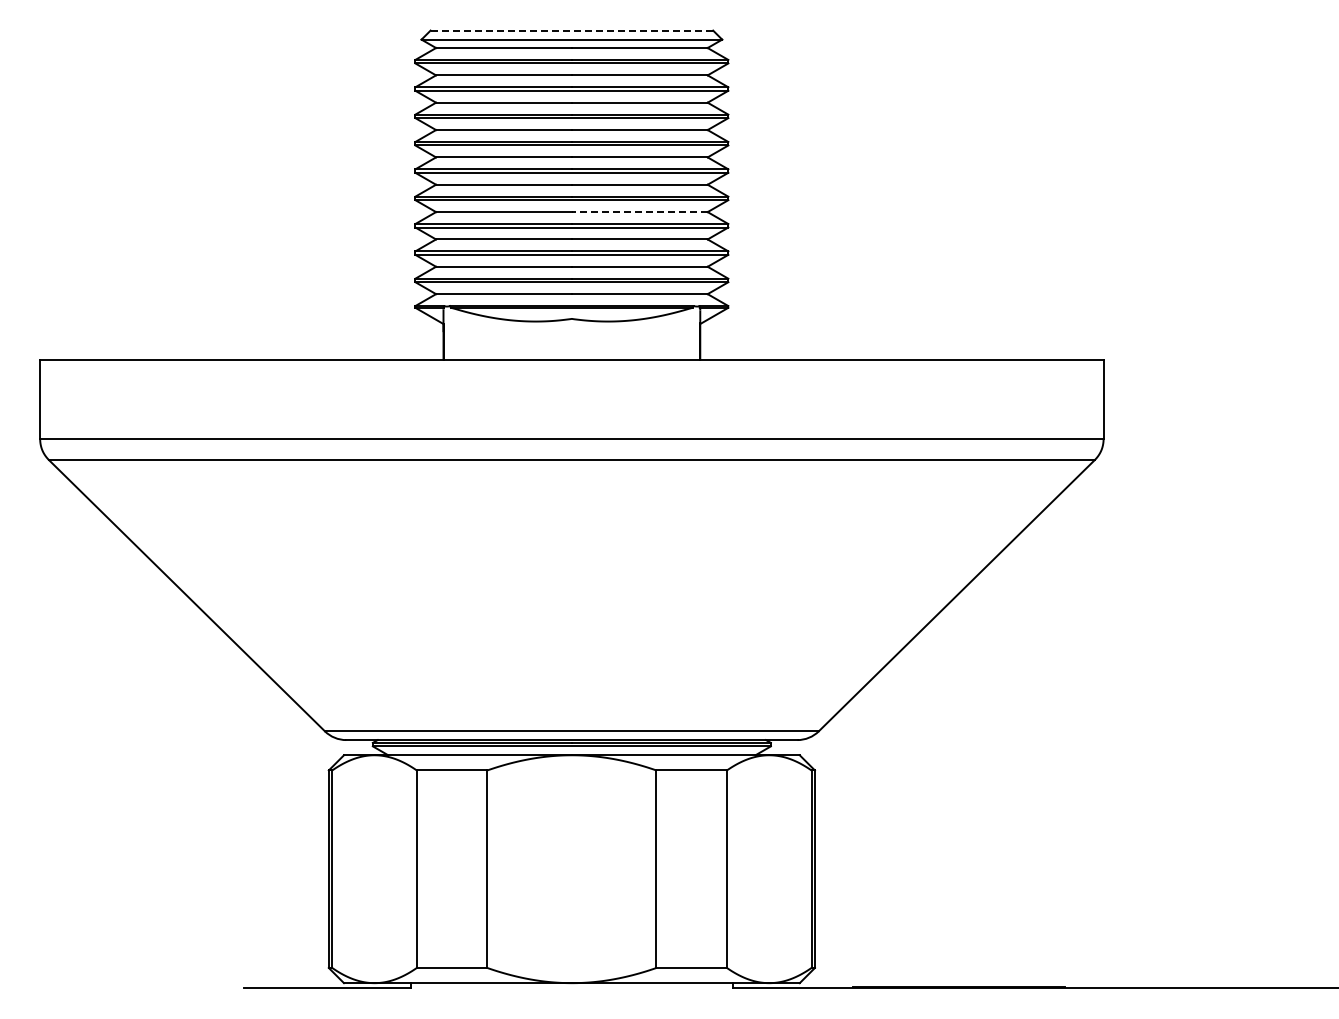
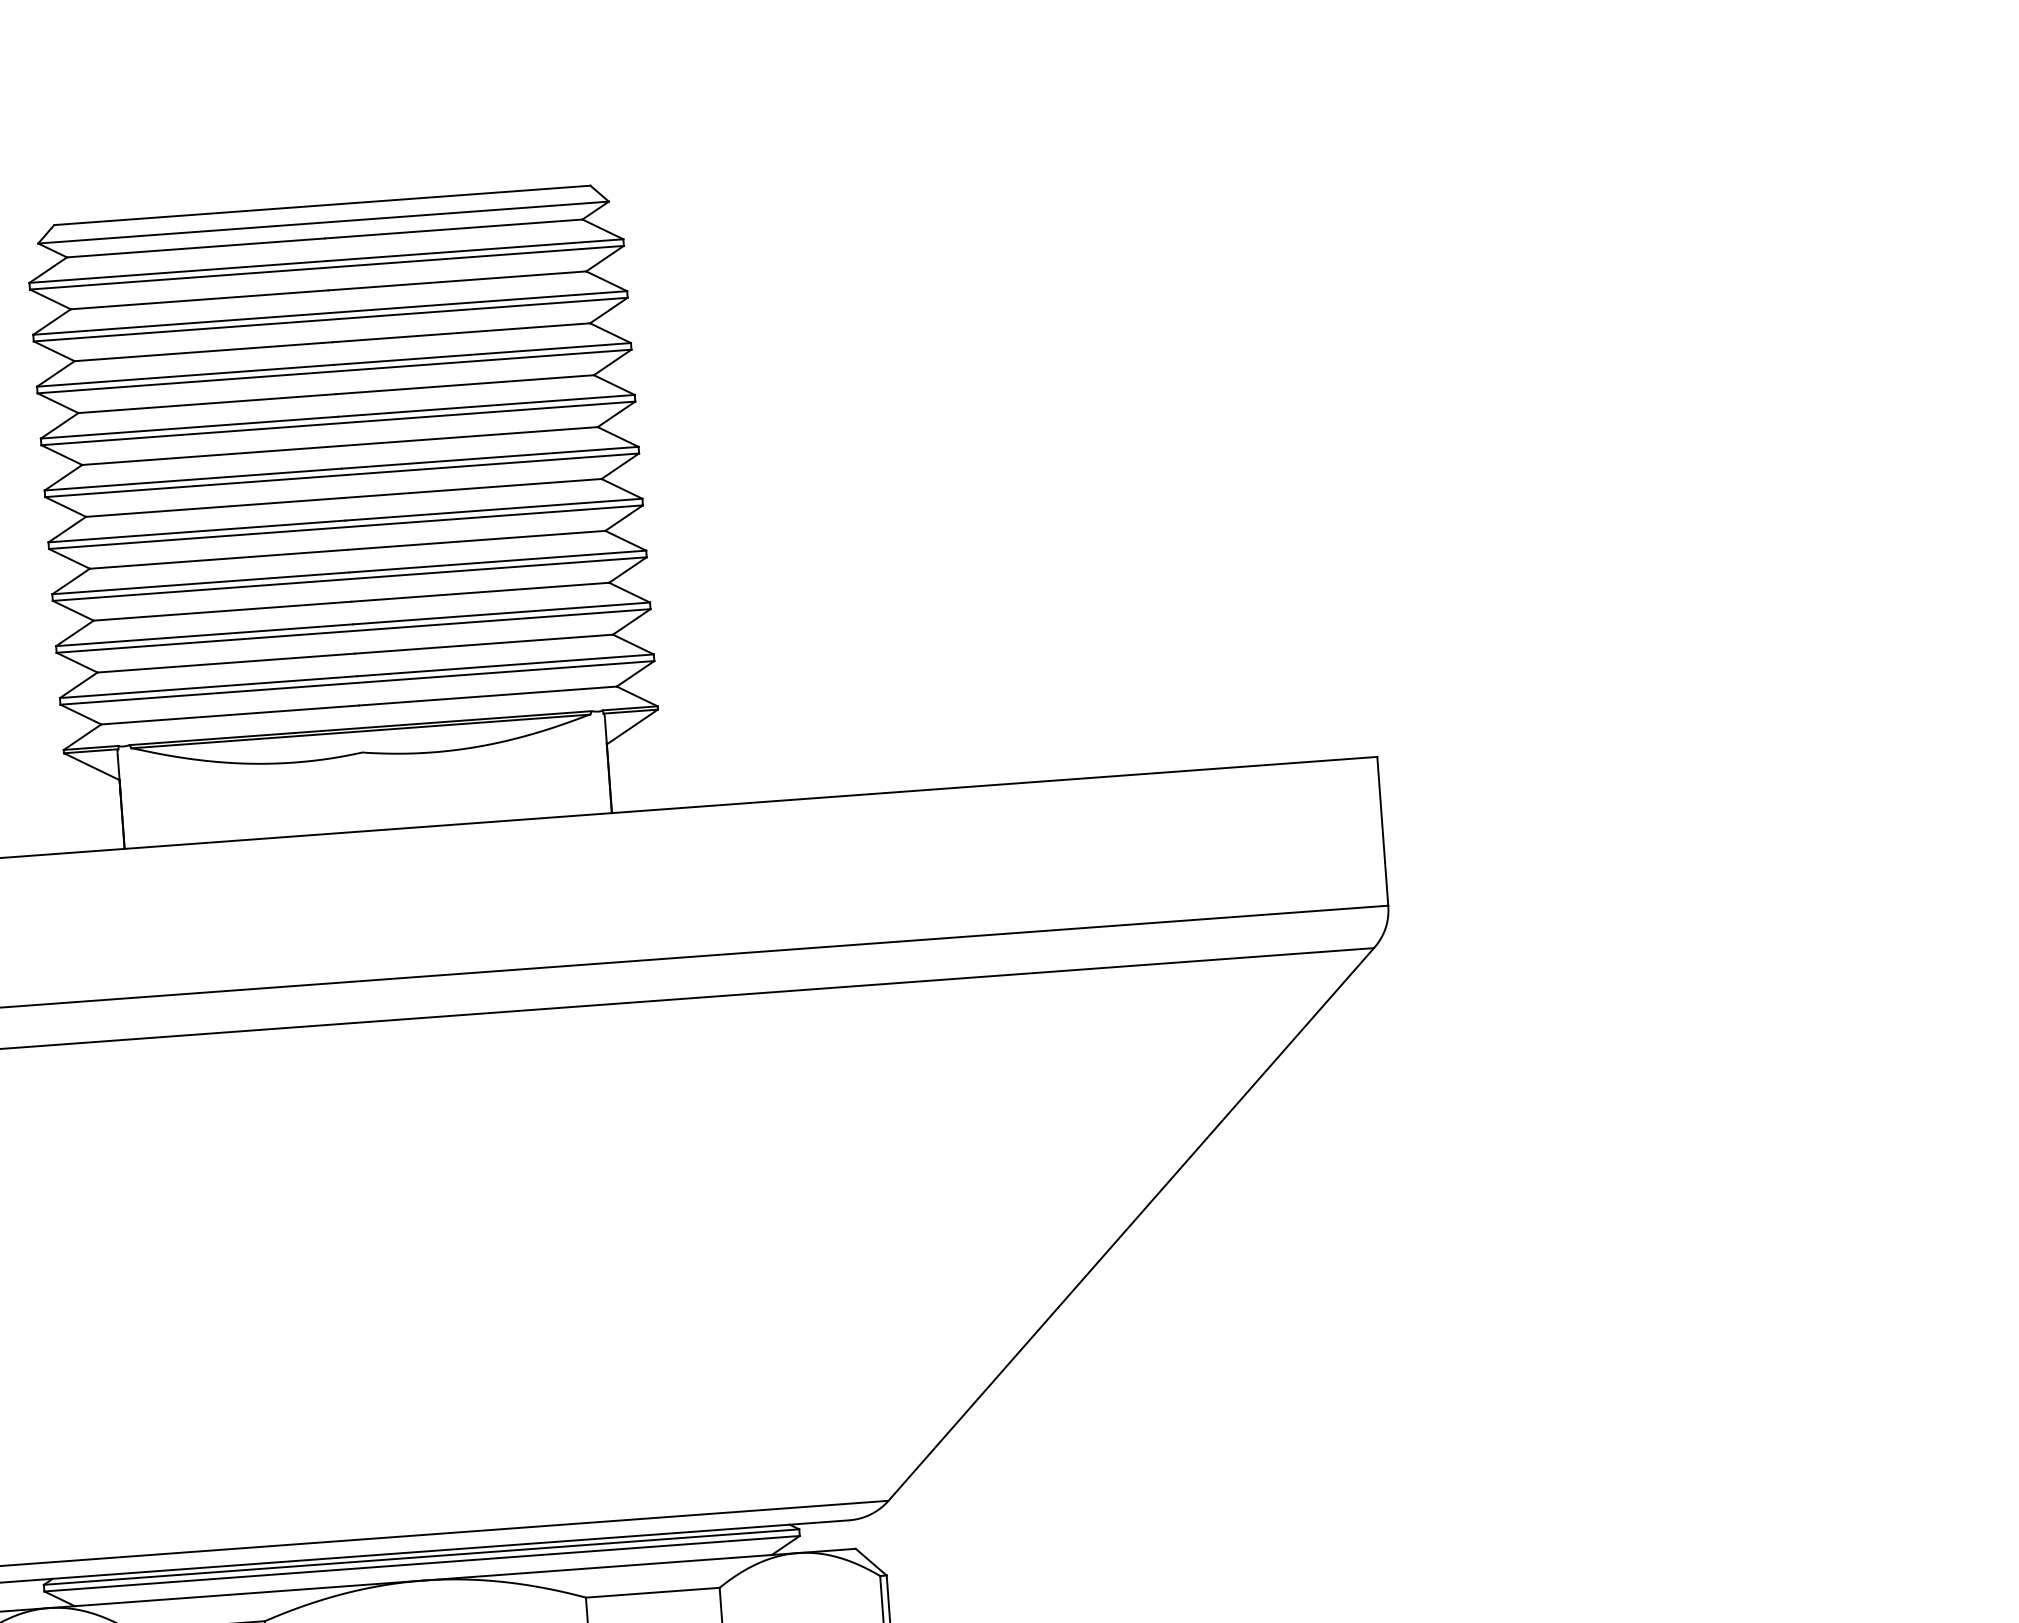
line: (572, 30) -> (323, 205), dashed -> solid
line: (639, 212) -> (475, 541), dashed -> solid

